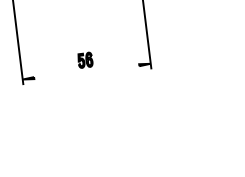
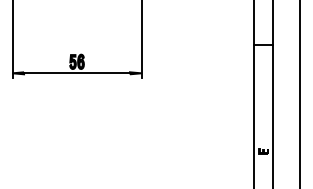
line: (86, 71) -> (76, 73), added

